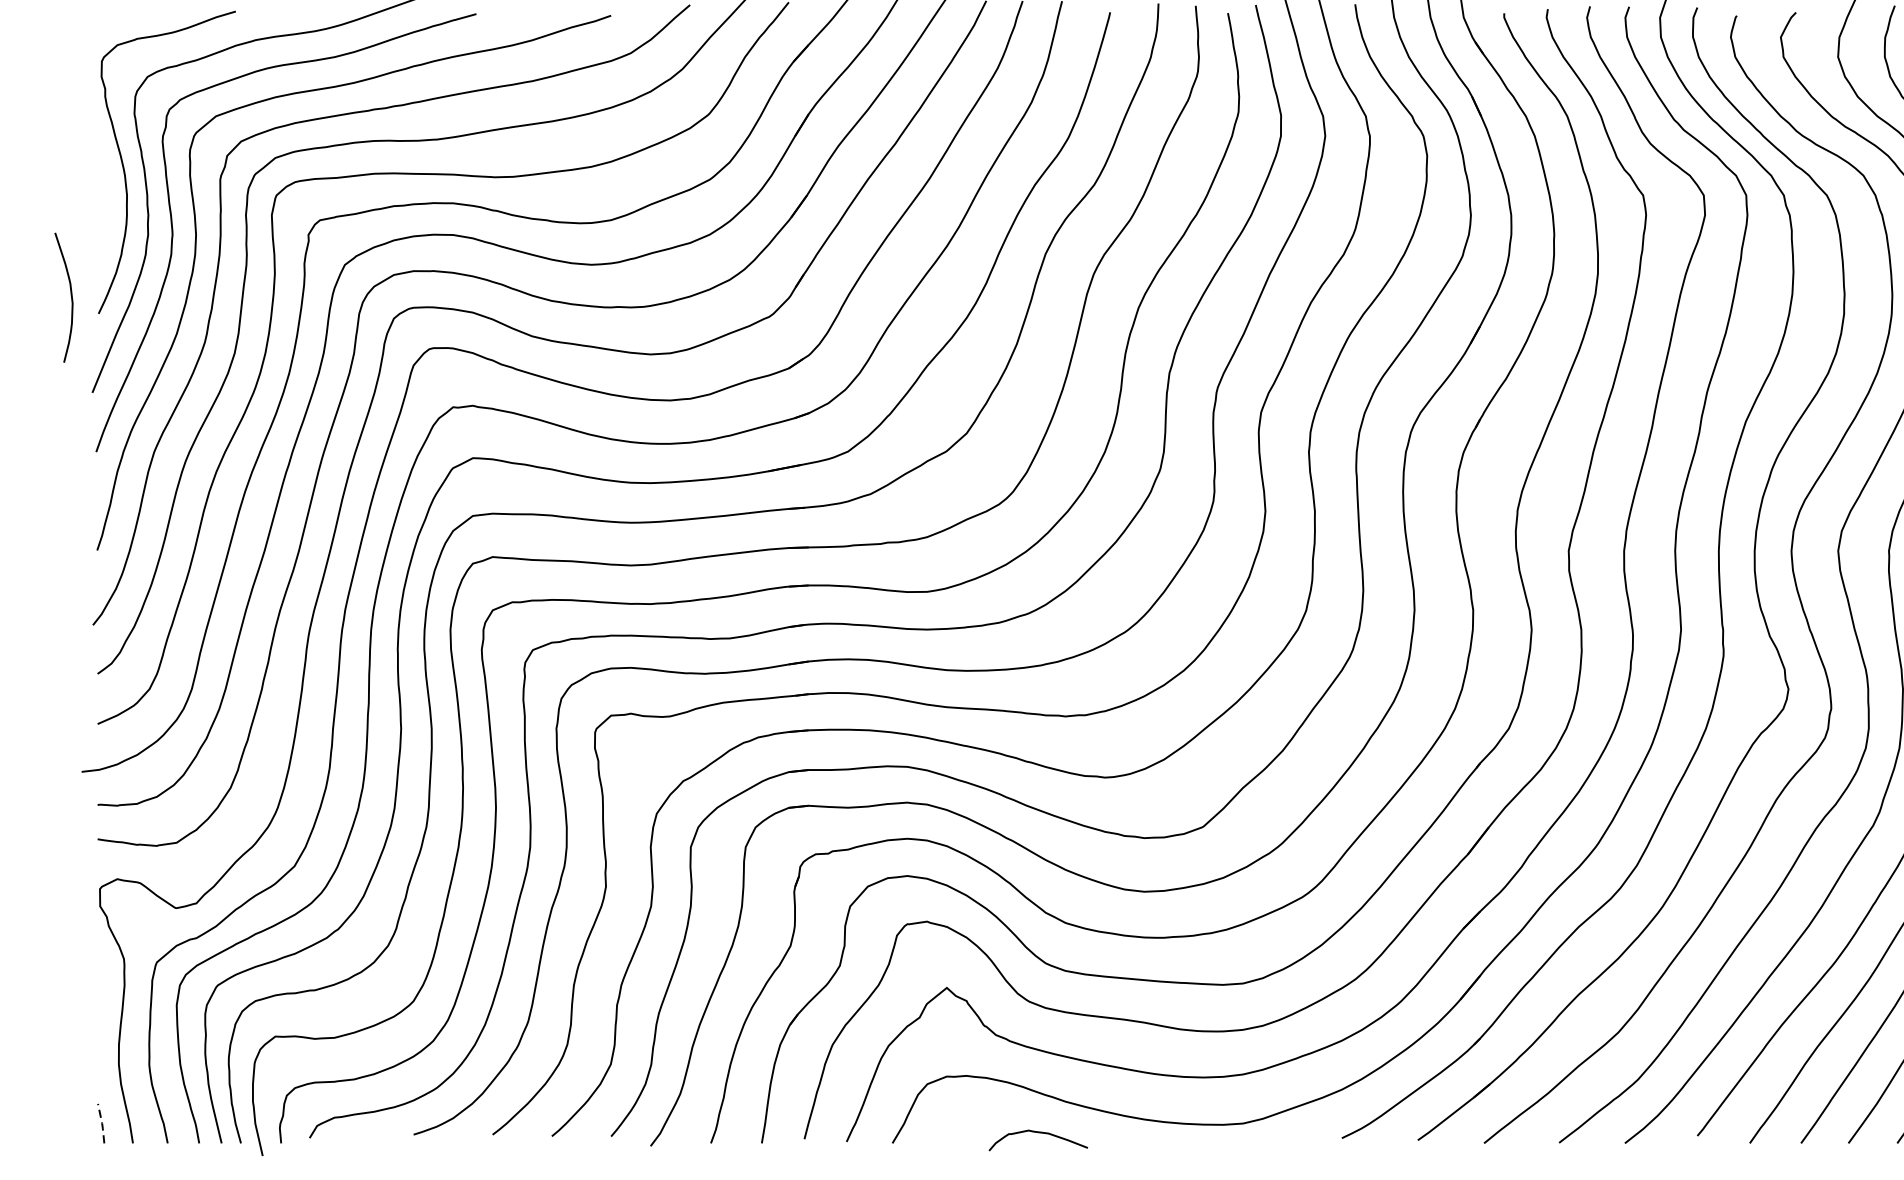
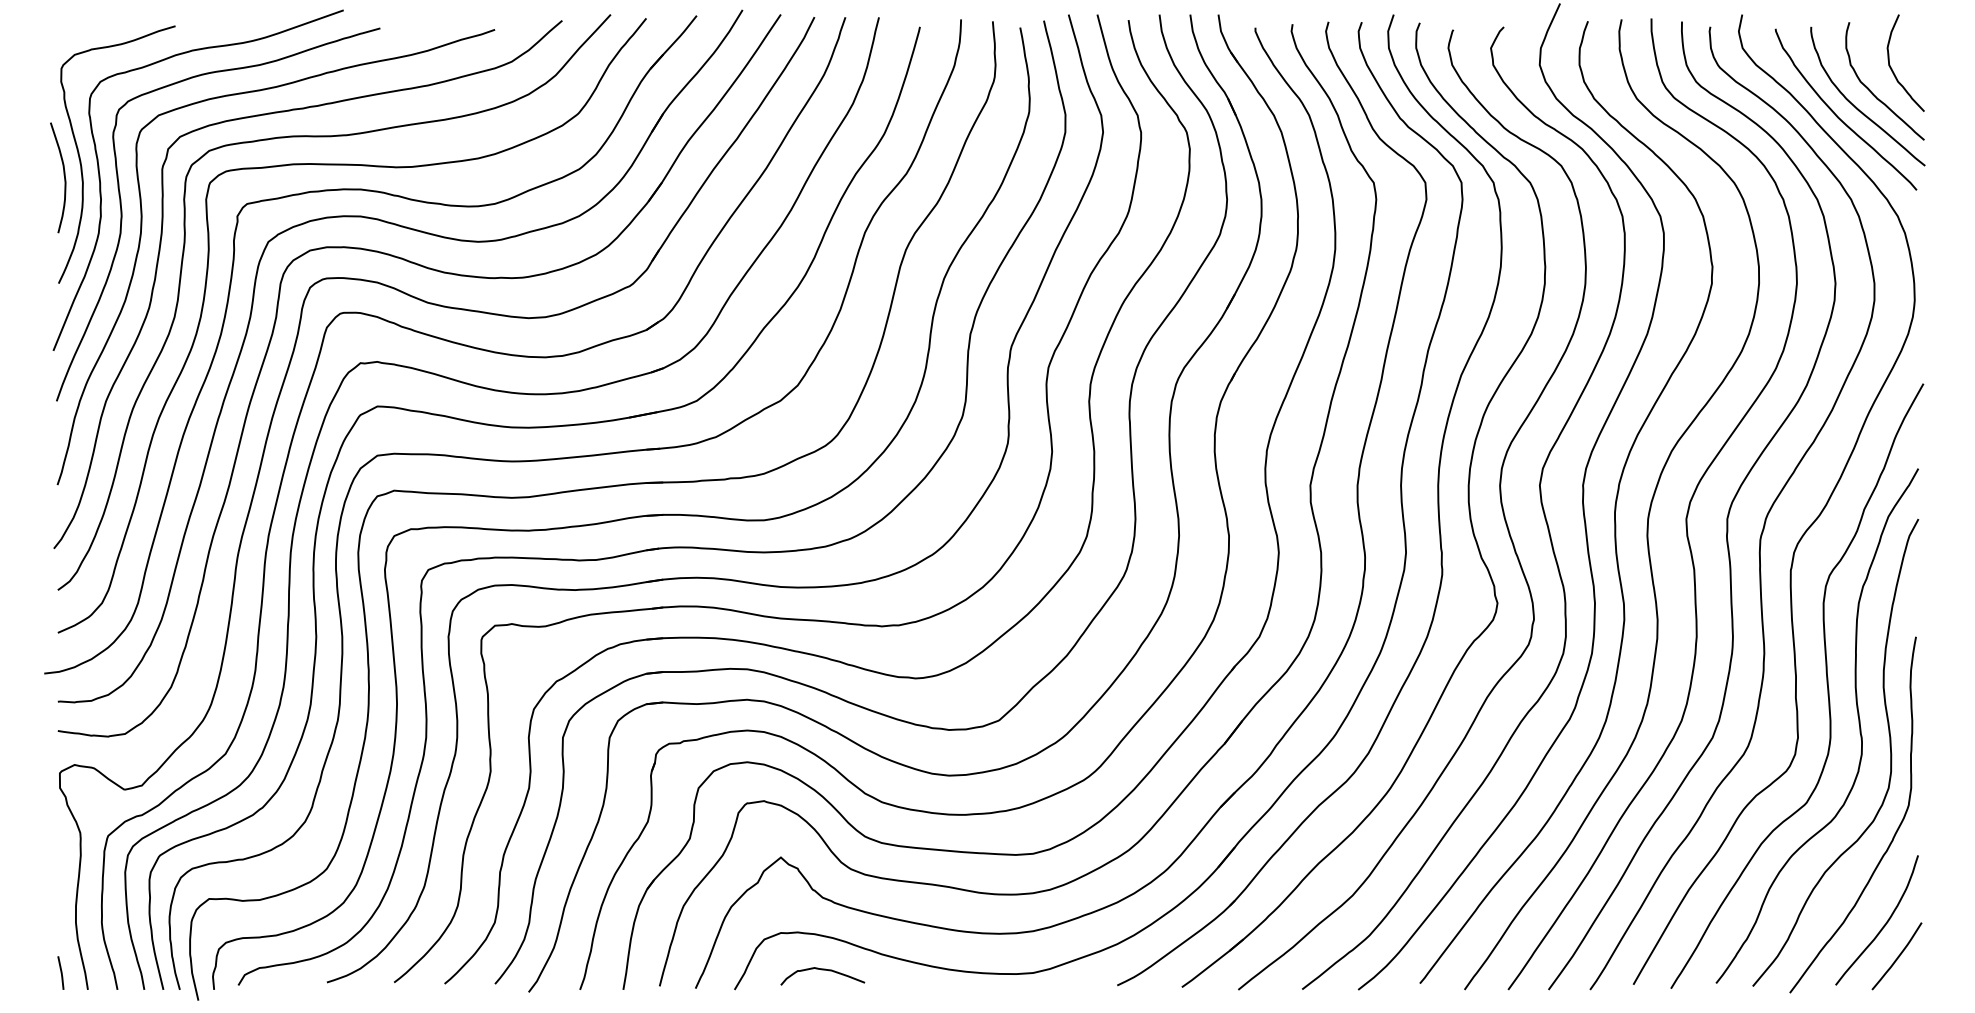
curve: (70, 294) -> (63, 175), moved
line: (101, 1124) -> (61, 973), dashed -> solid
curve: (1037, 1133) -> (822, 970), moved

